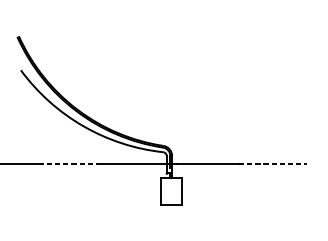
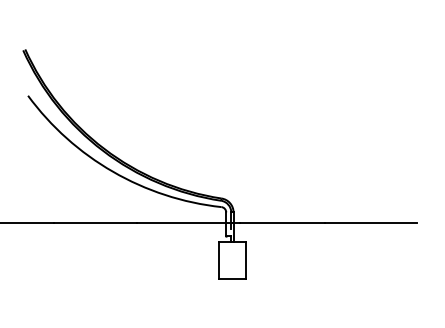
line: (69, 164) -> (94, 223), dashed -> solid
line: (273, 164) -> (371, 223), dashed -> solid

